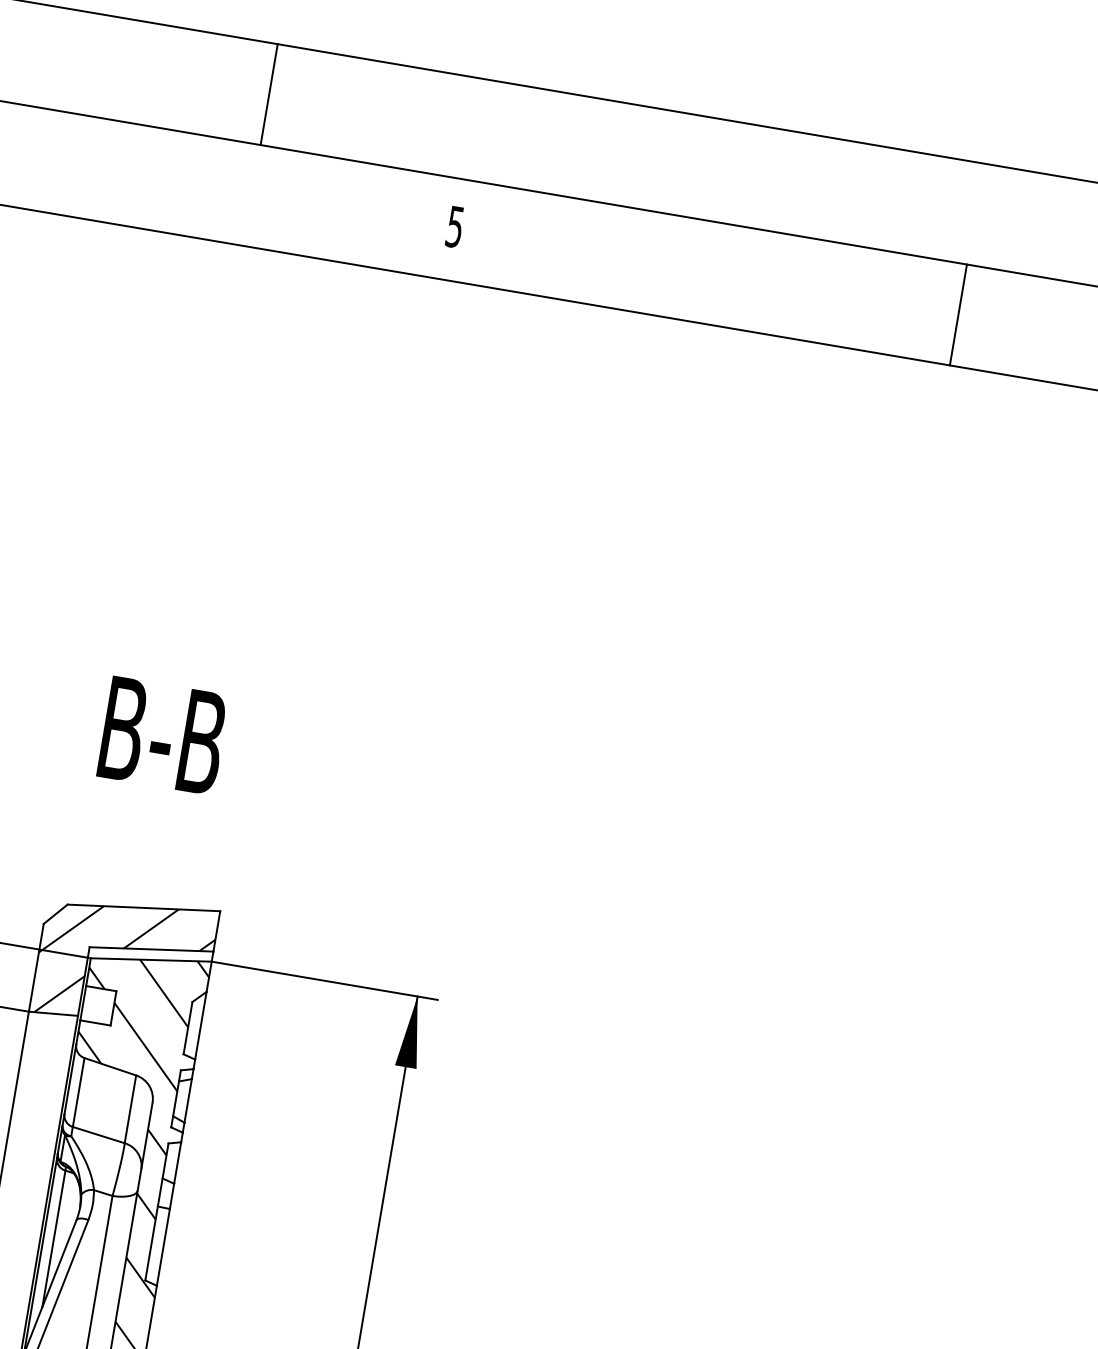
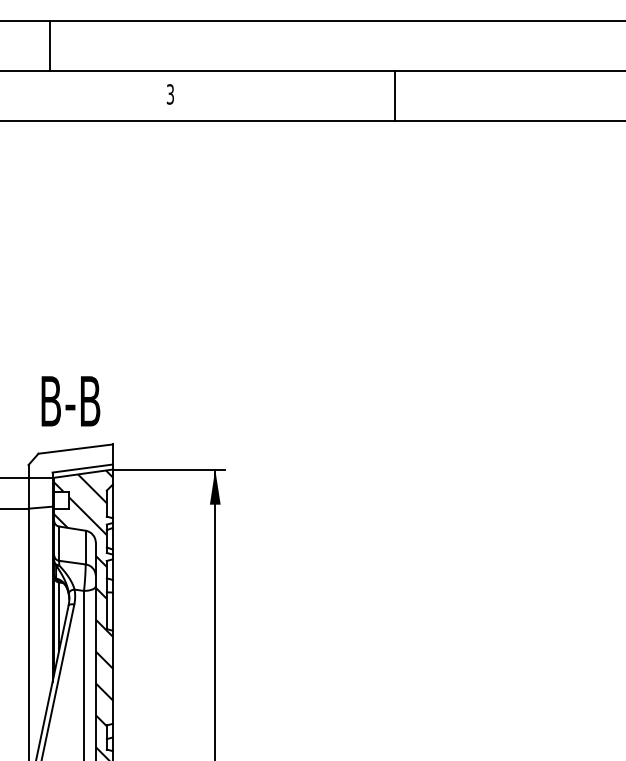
line: (268, 94) -> (49, 45), moved
text: (455, 225) -> (170, 93), 5 -> 3
line: (957, 314) -> (394, 95), moved
text: (162, 736) -> (70, 401), moved
hatch: (123, 963) -> (70, 477), removed

